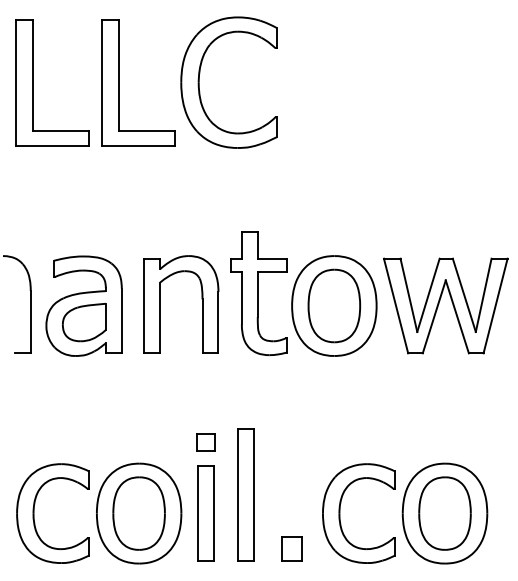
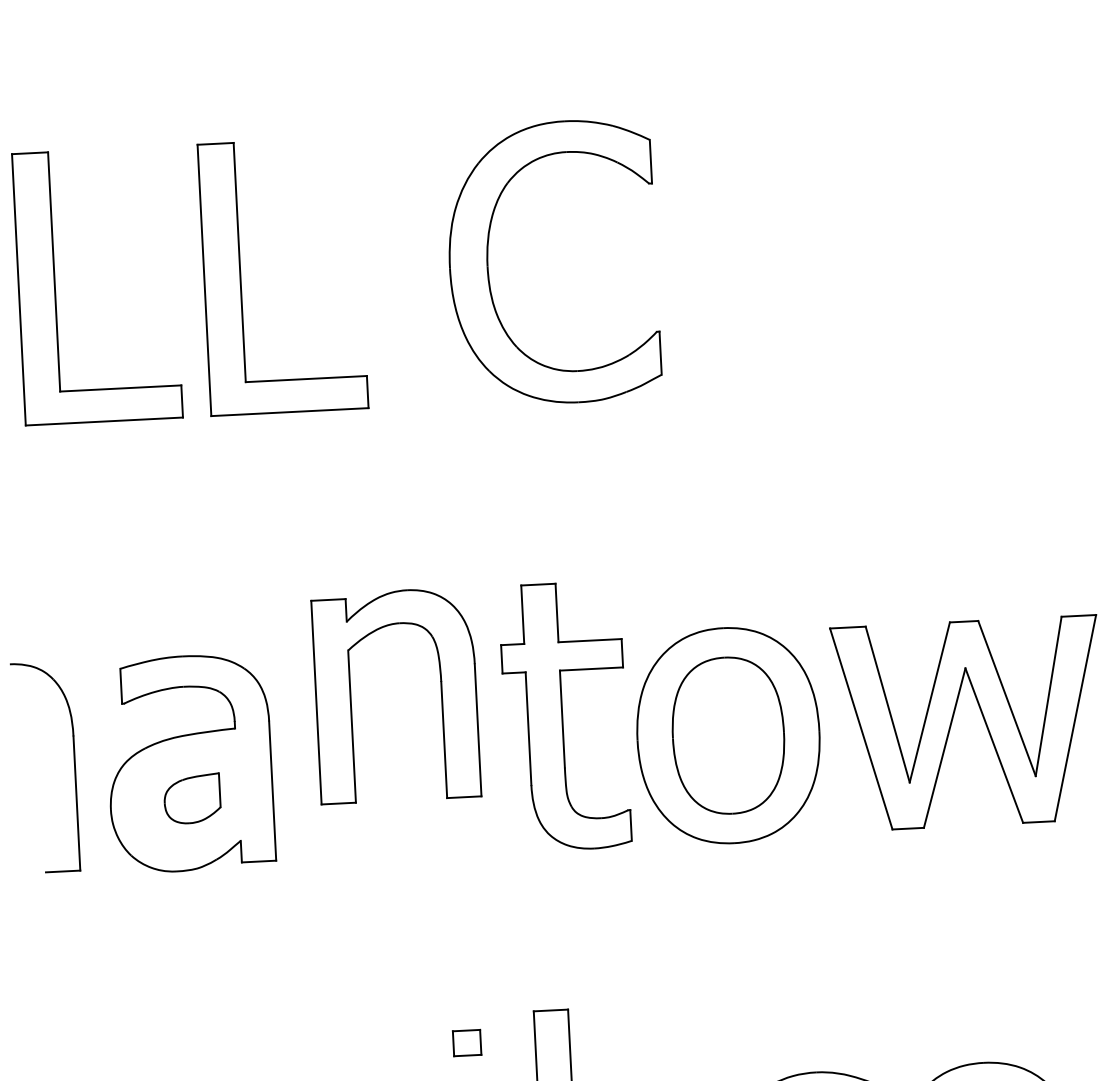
part: (199, 82) -> (489, 265), moved
part: (201, 299) -> (439, 682), moved
part: (84, 322) -> (192, 798), size x0.6
part: (205, 442) -> (466, 1043), size x0.7

